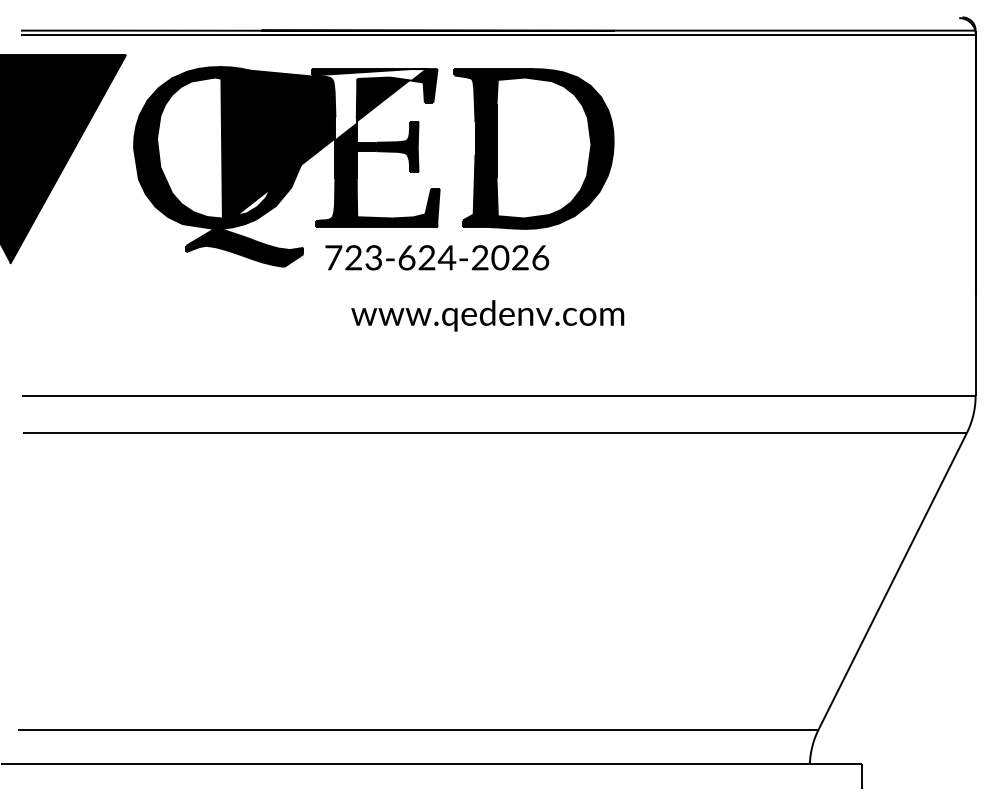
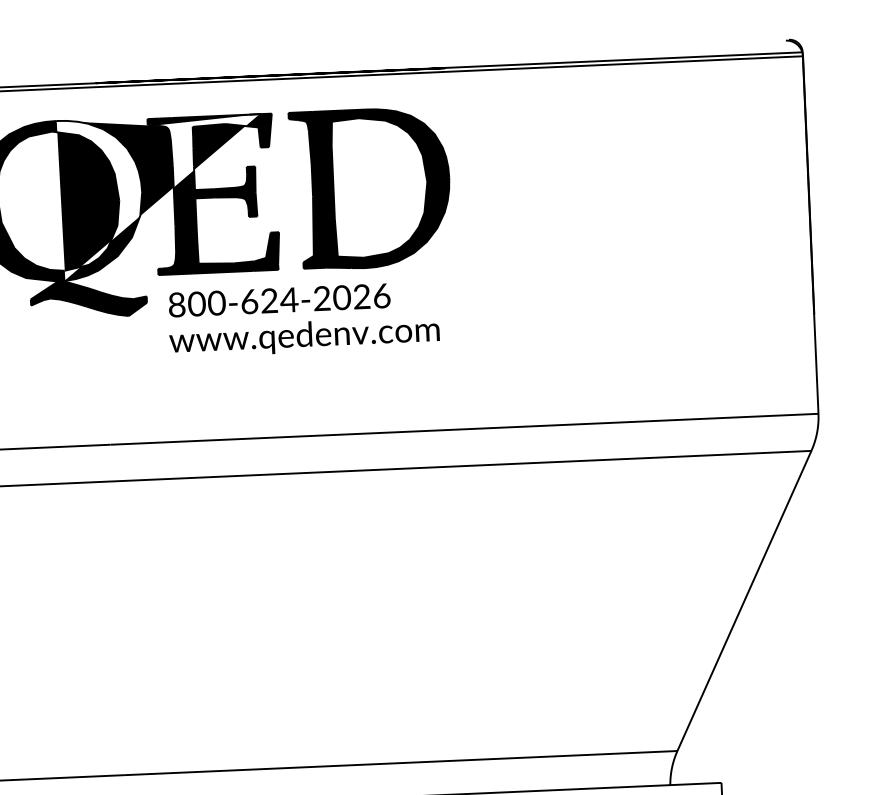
text: (353, 257) -> (196, 303), 723-624-2026 -> 800-624-2026
text: (487, 315) -> (304, 336), moved

